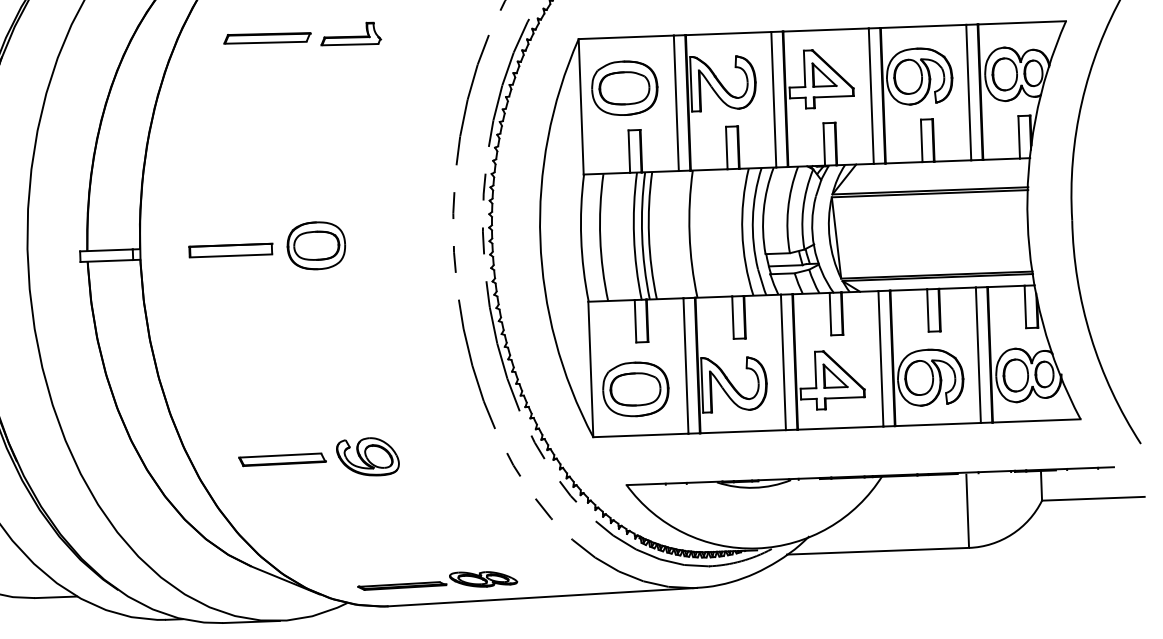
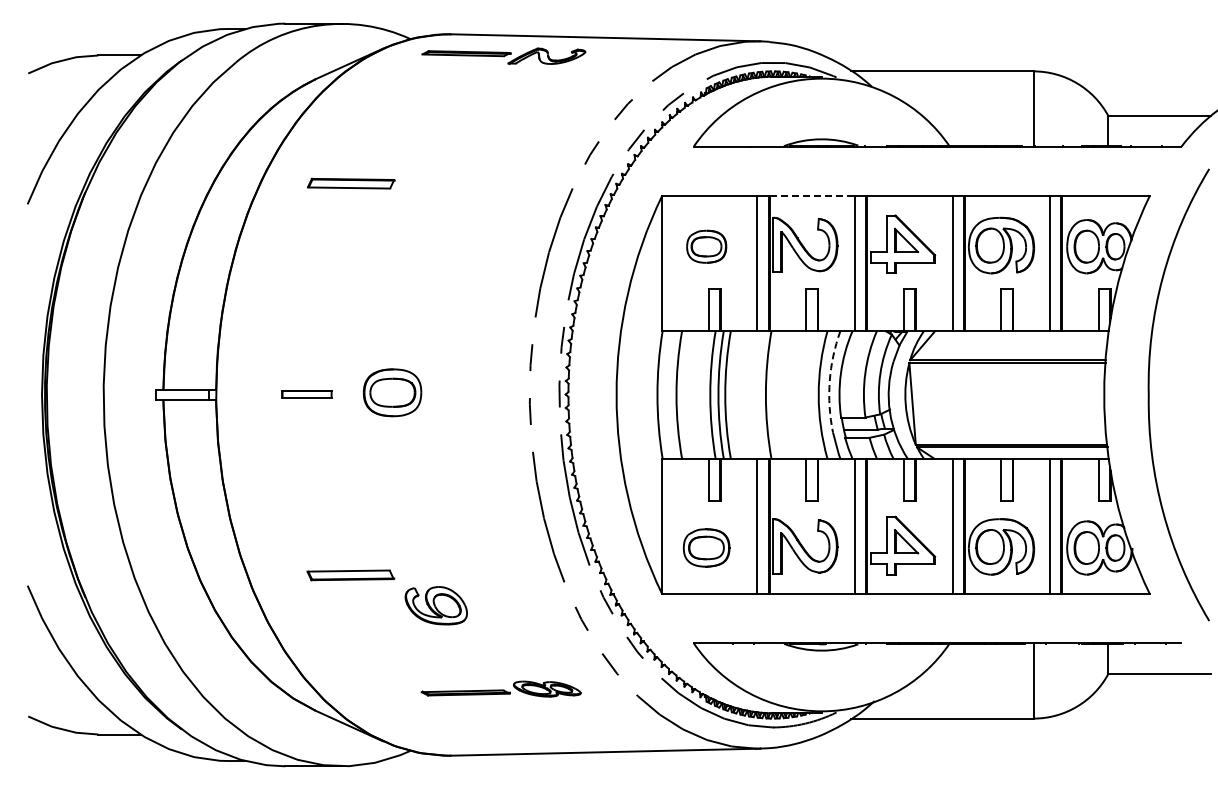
line: (728, 33) -> (812, 195), solid -> dashed
part: (350, 34) -> (434, 182), removed
part: (624, 88) -> (706, 246), size x0.6
arc: (752, 218) -> (829, 381), solid -> dashed
part: (230, 250) -> (306, 394), size x0.6
part: (635, 388) -> (706, 547), size x0.7
part: (282, 459) -> (350, 575), moved
part: (436, 580) -> (500, 688), moved

